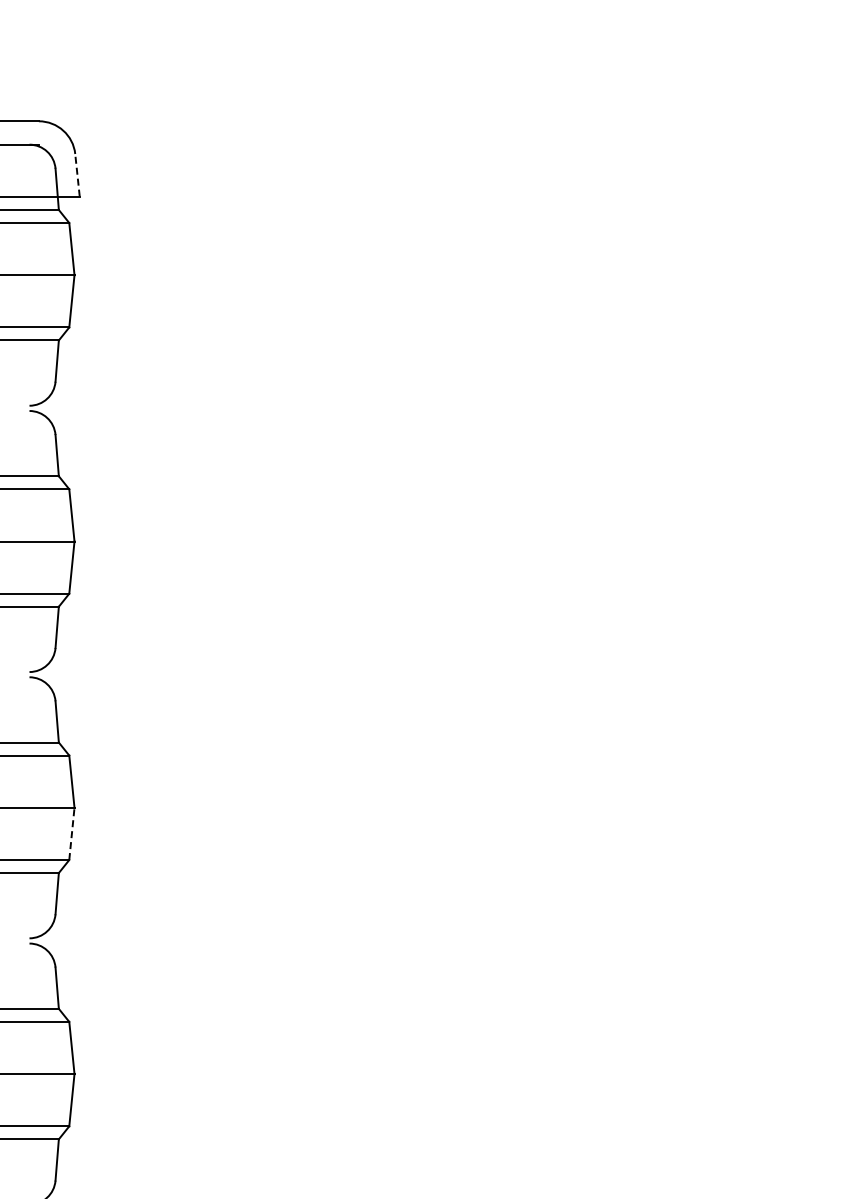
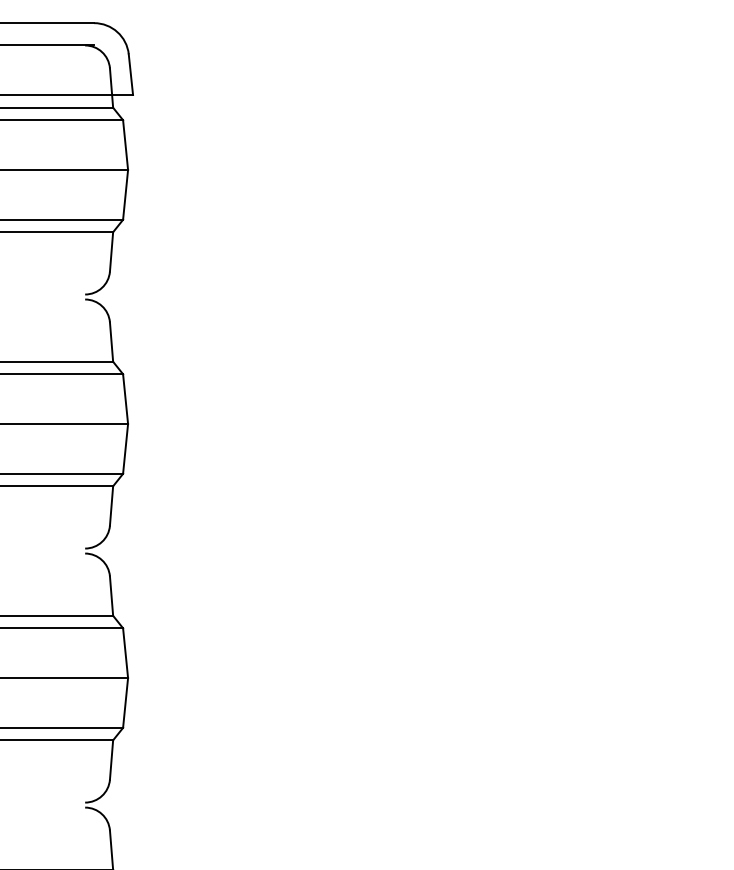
line: (77, 174) -> (130, 73), dashed -> solid
line: (71, 833) -> (125, 702), dashed -> solid

